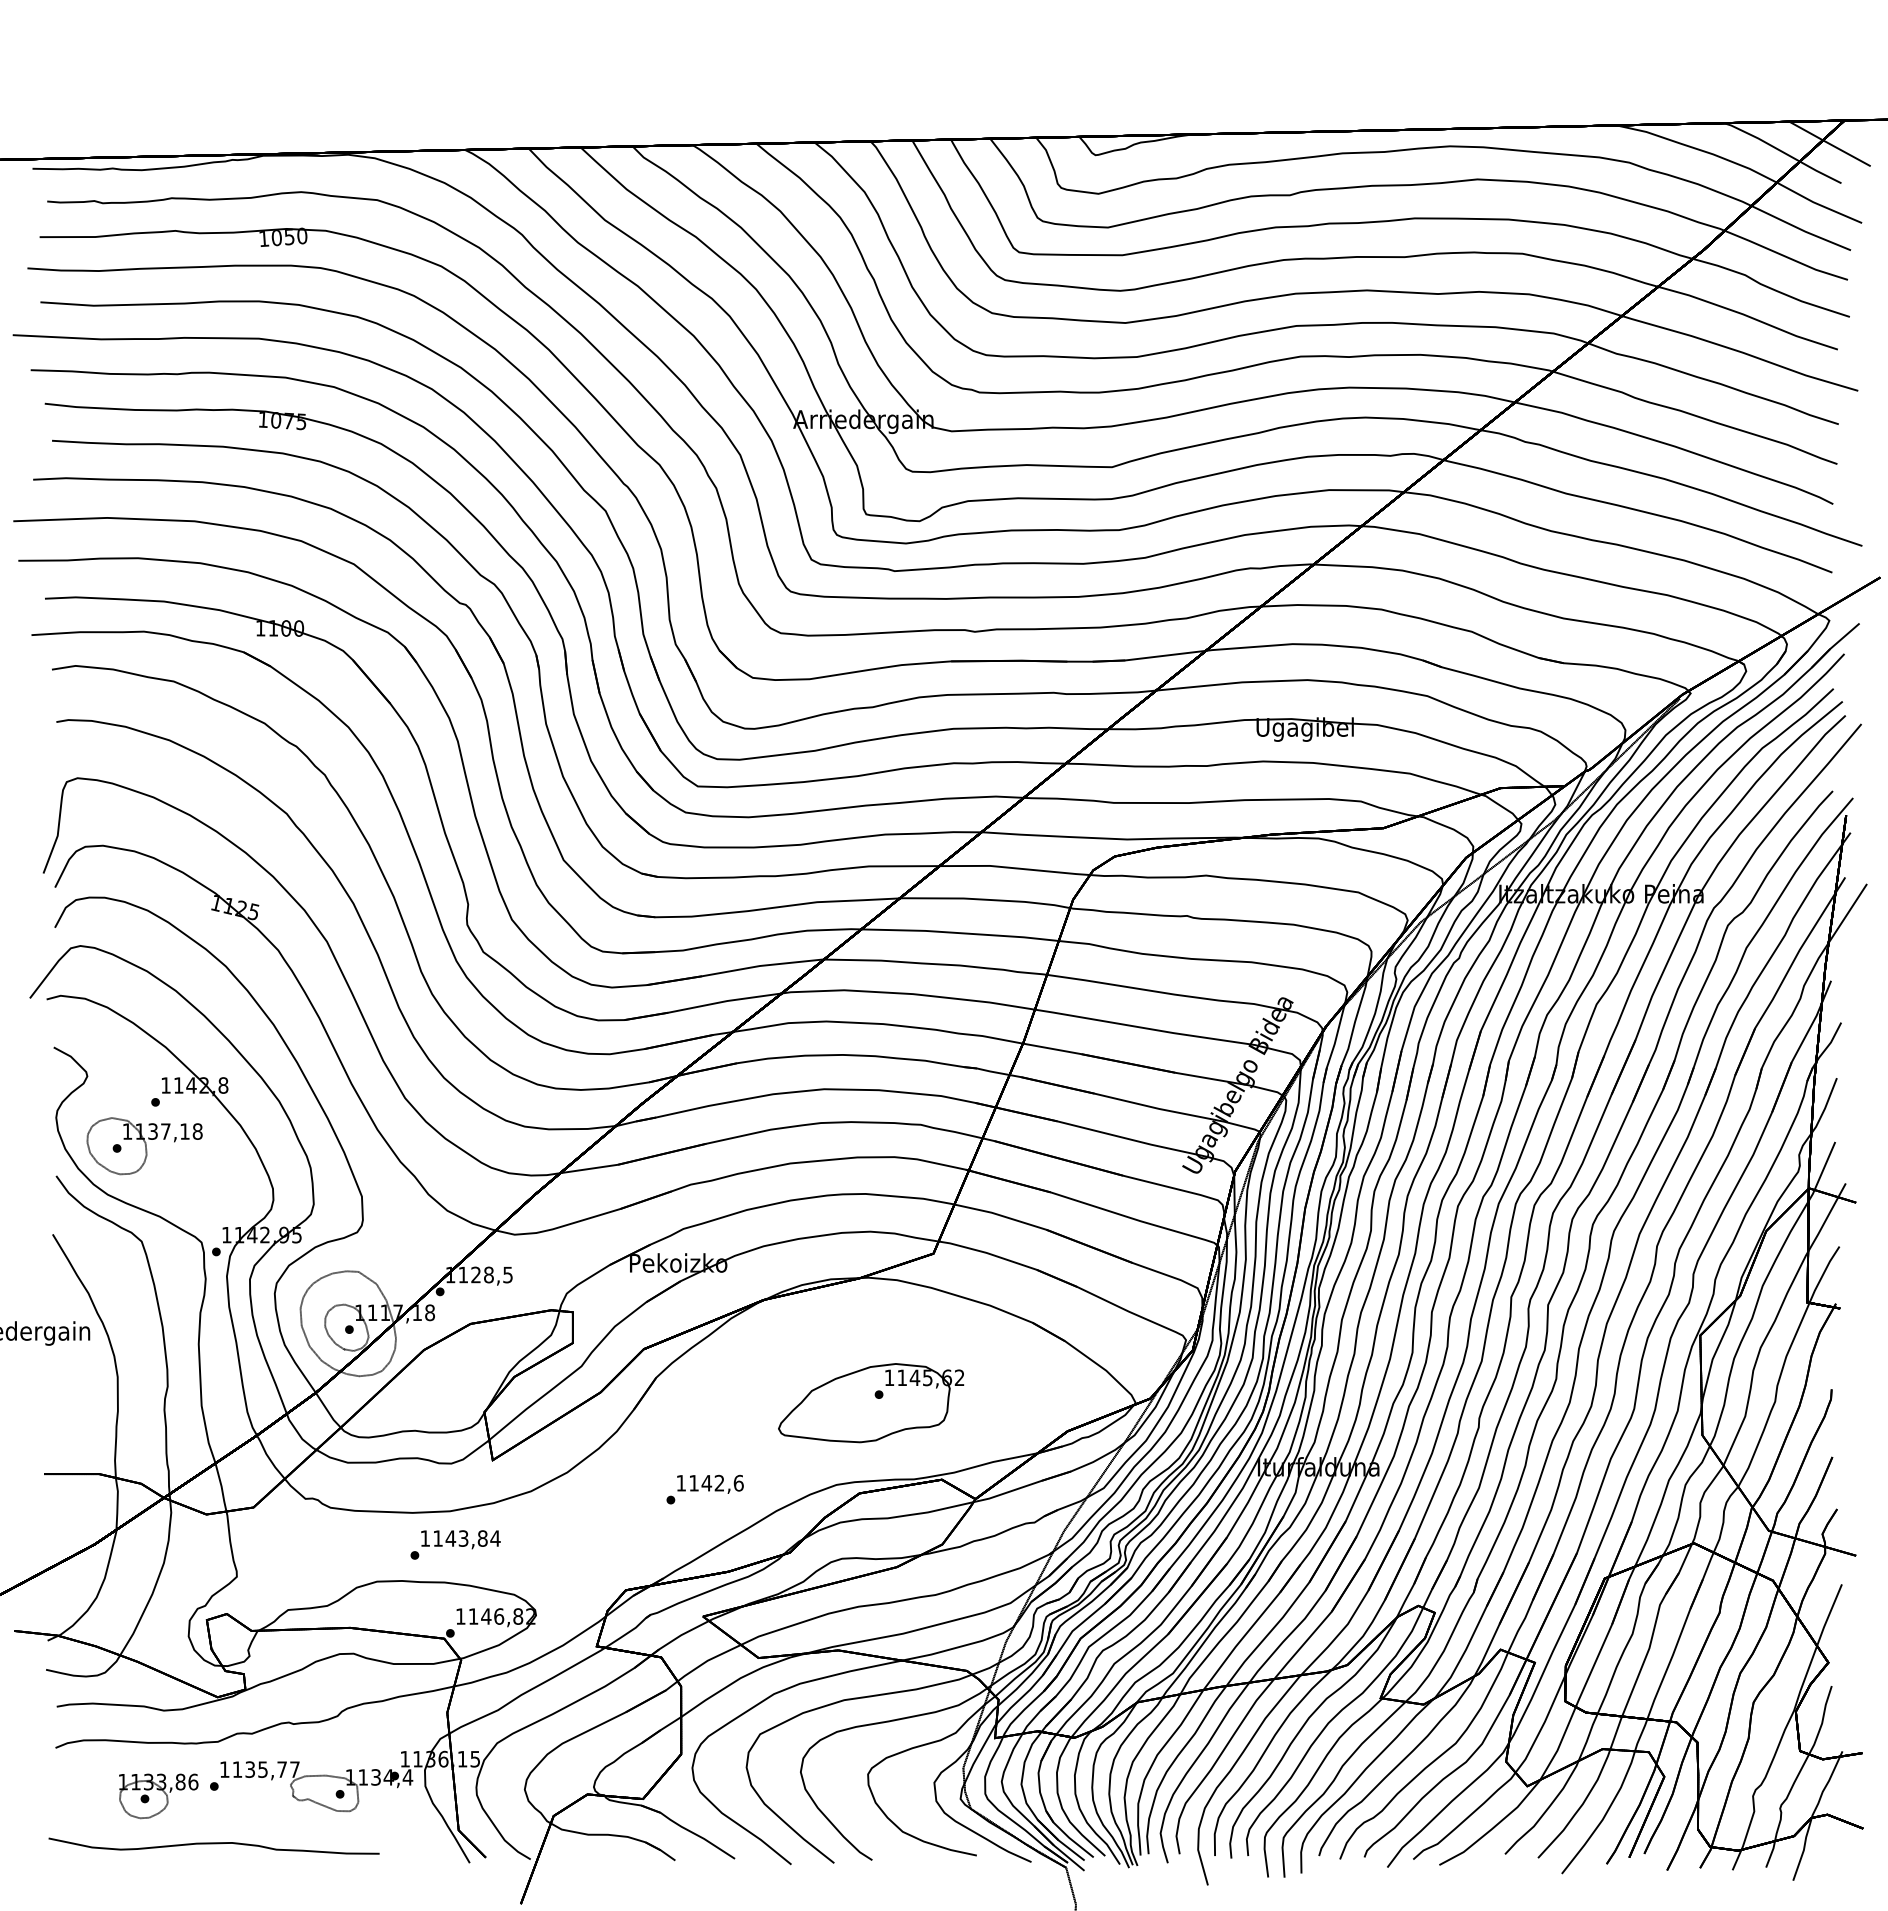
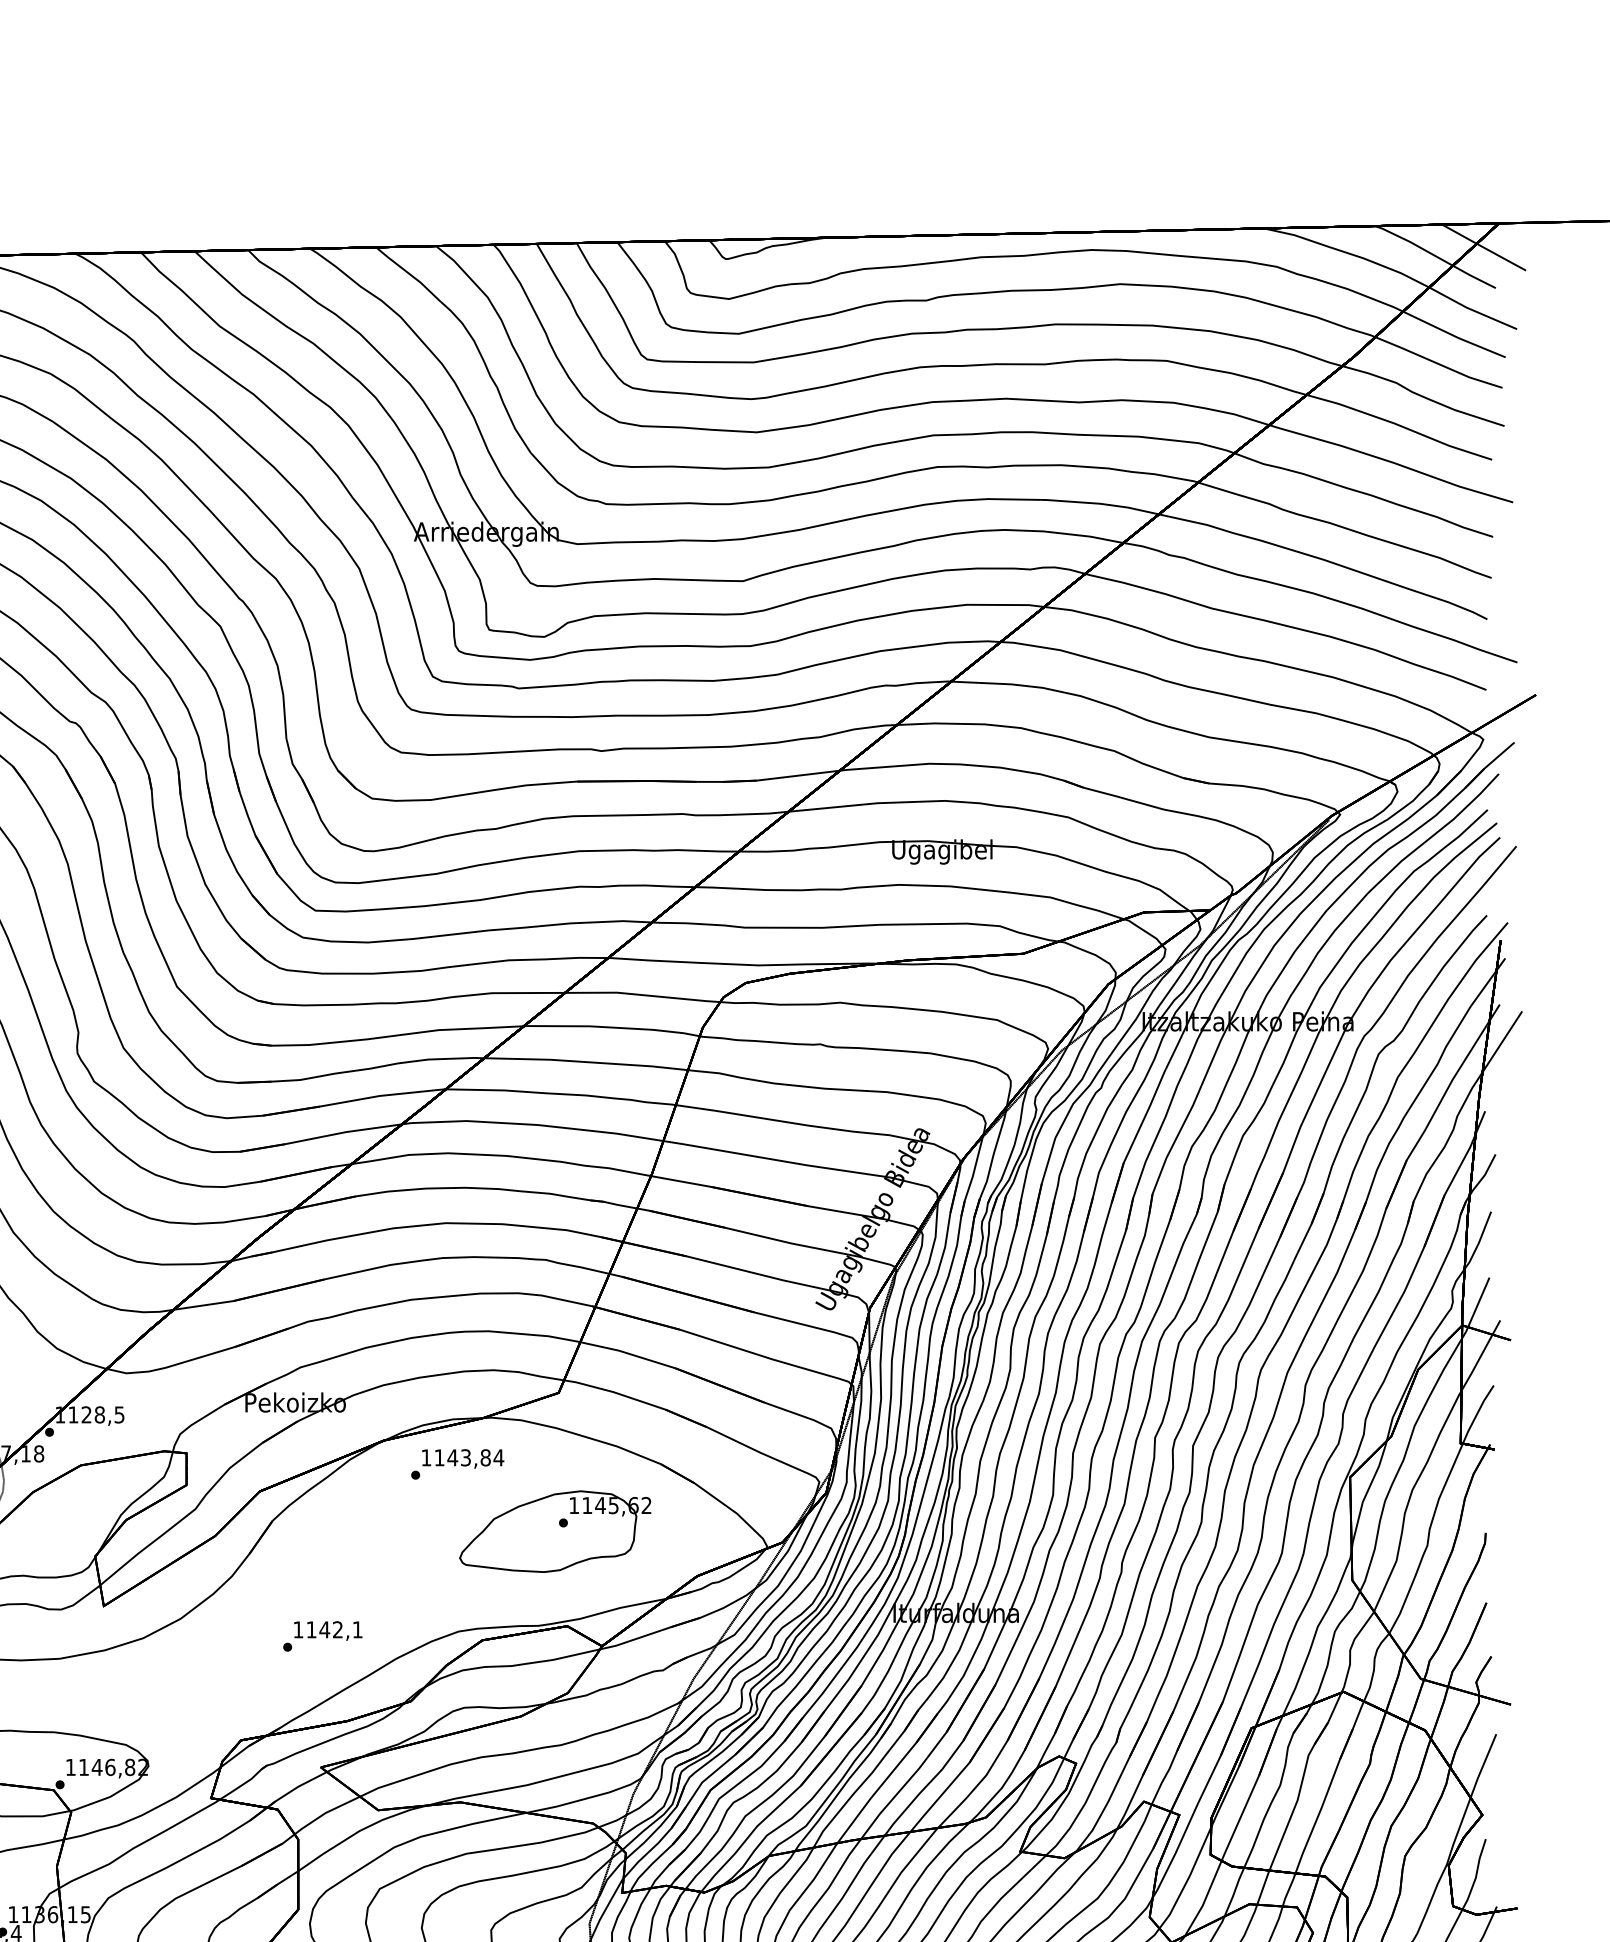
part: (871, 1403) -> (555, 1532), moved
text: (738, 1482) -> (357, 1629), 1142,6 -> 1142,1
text: (455, 1544) -> (457, 1463), moved

